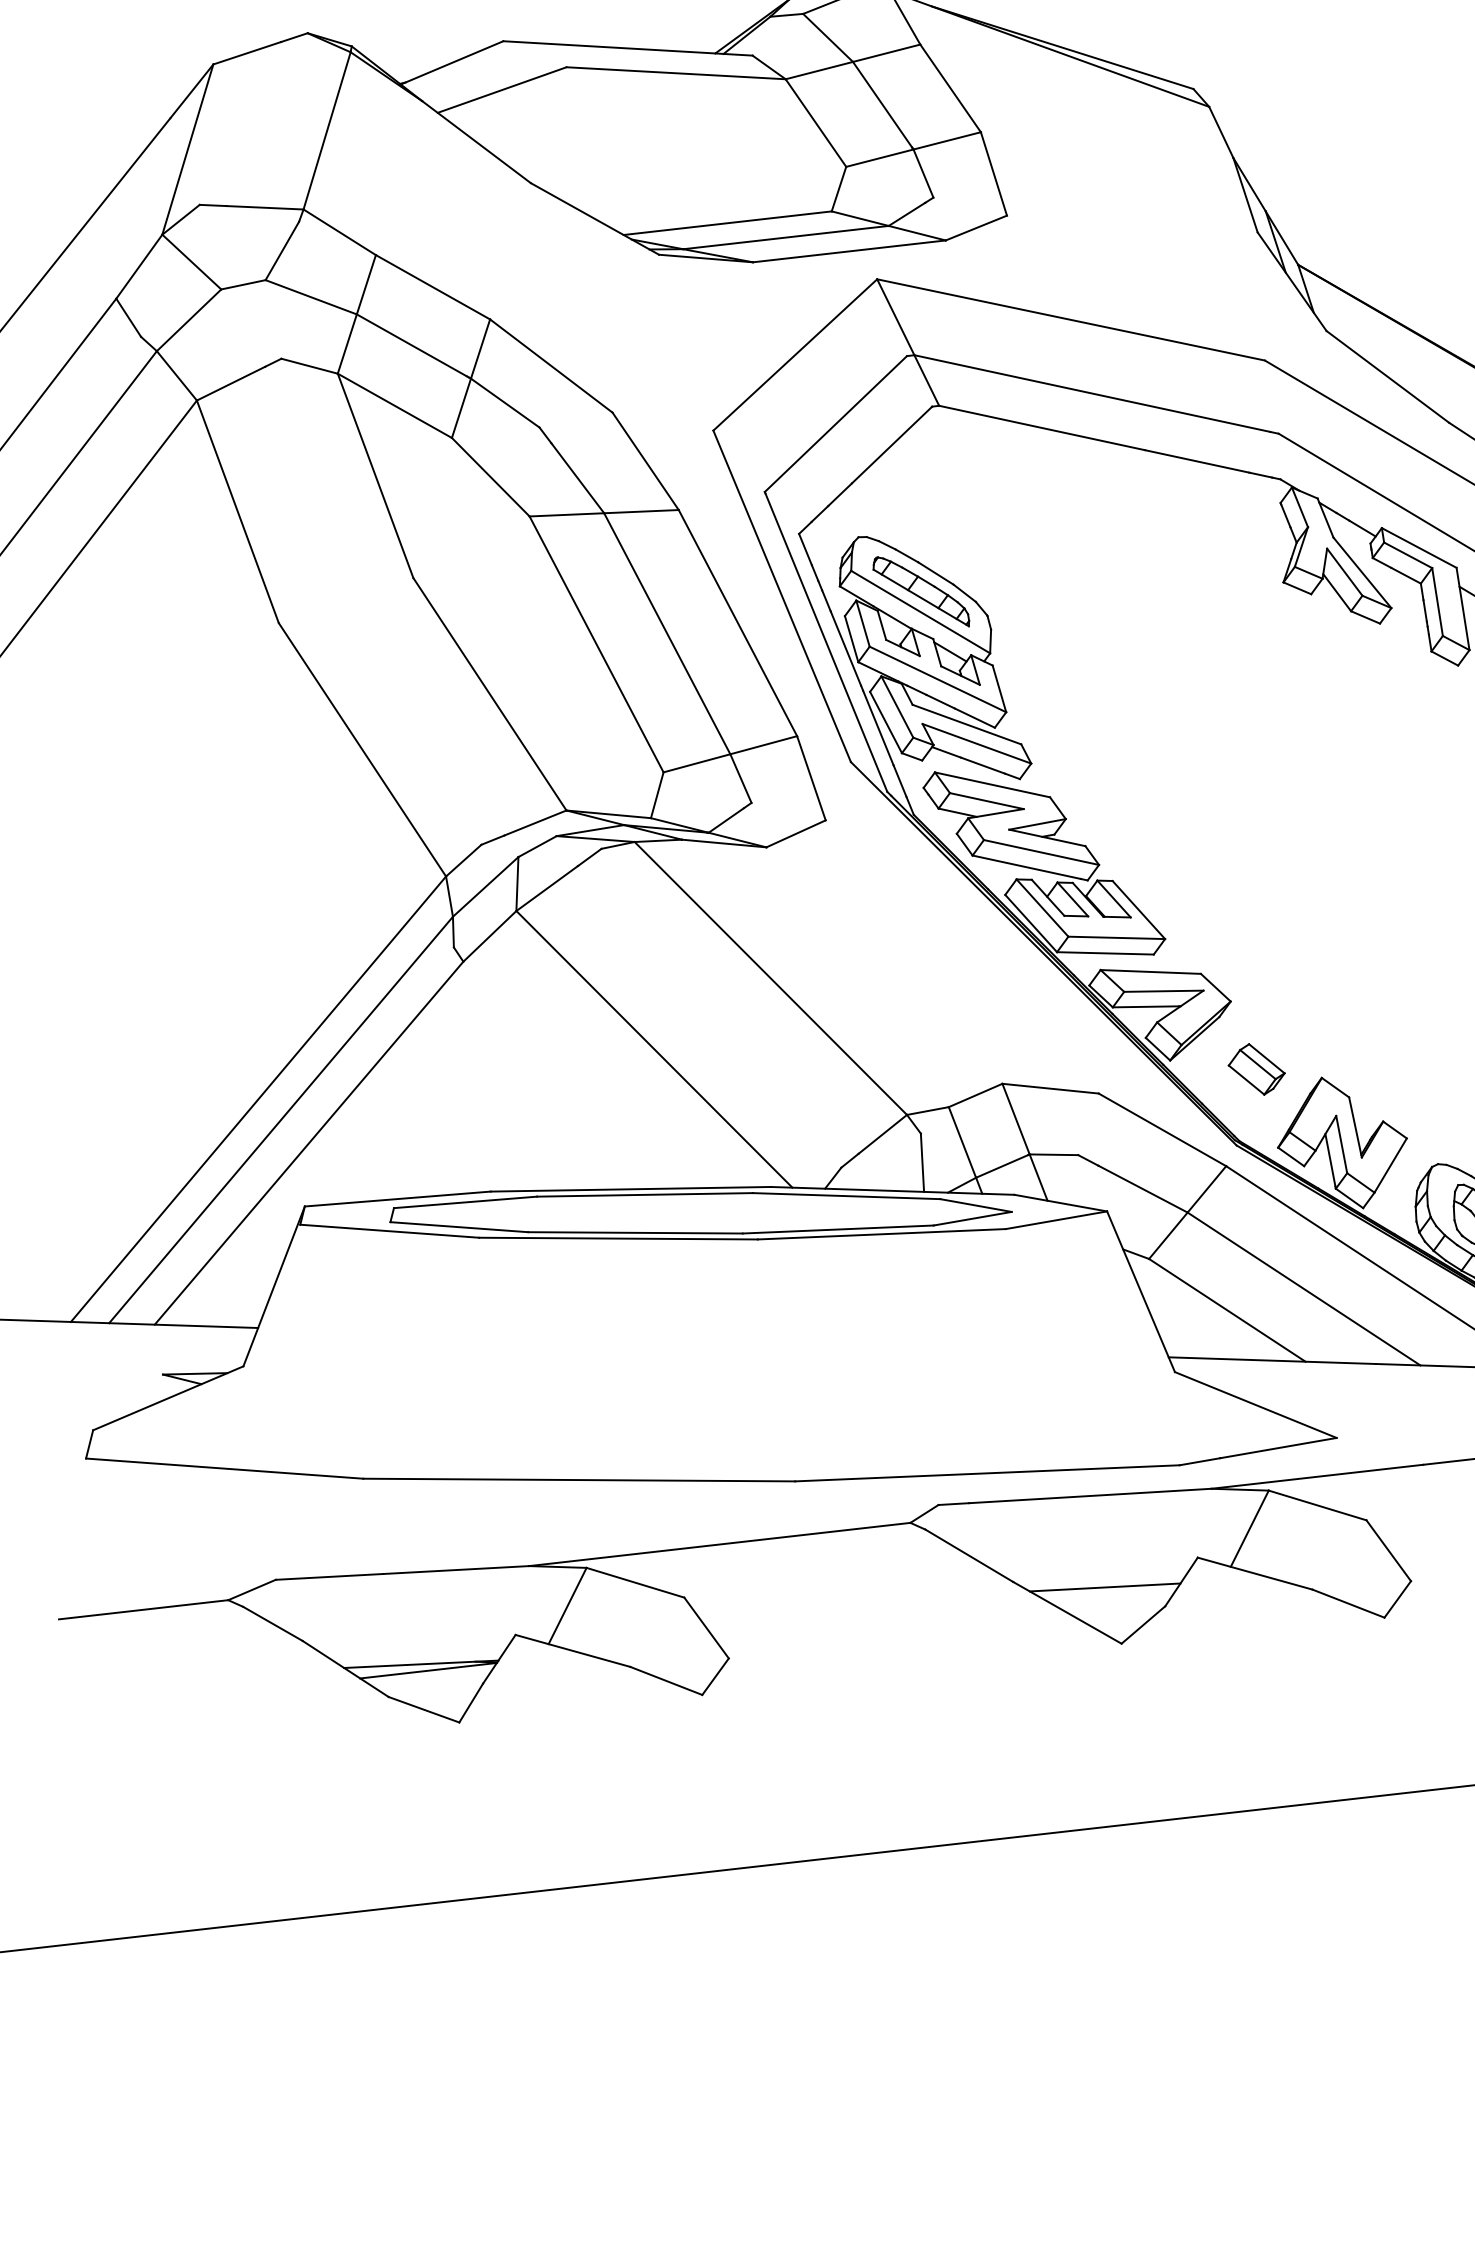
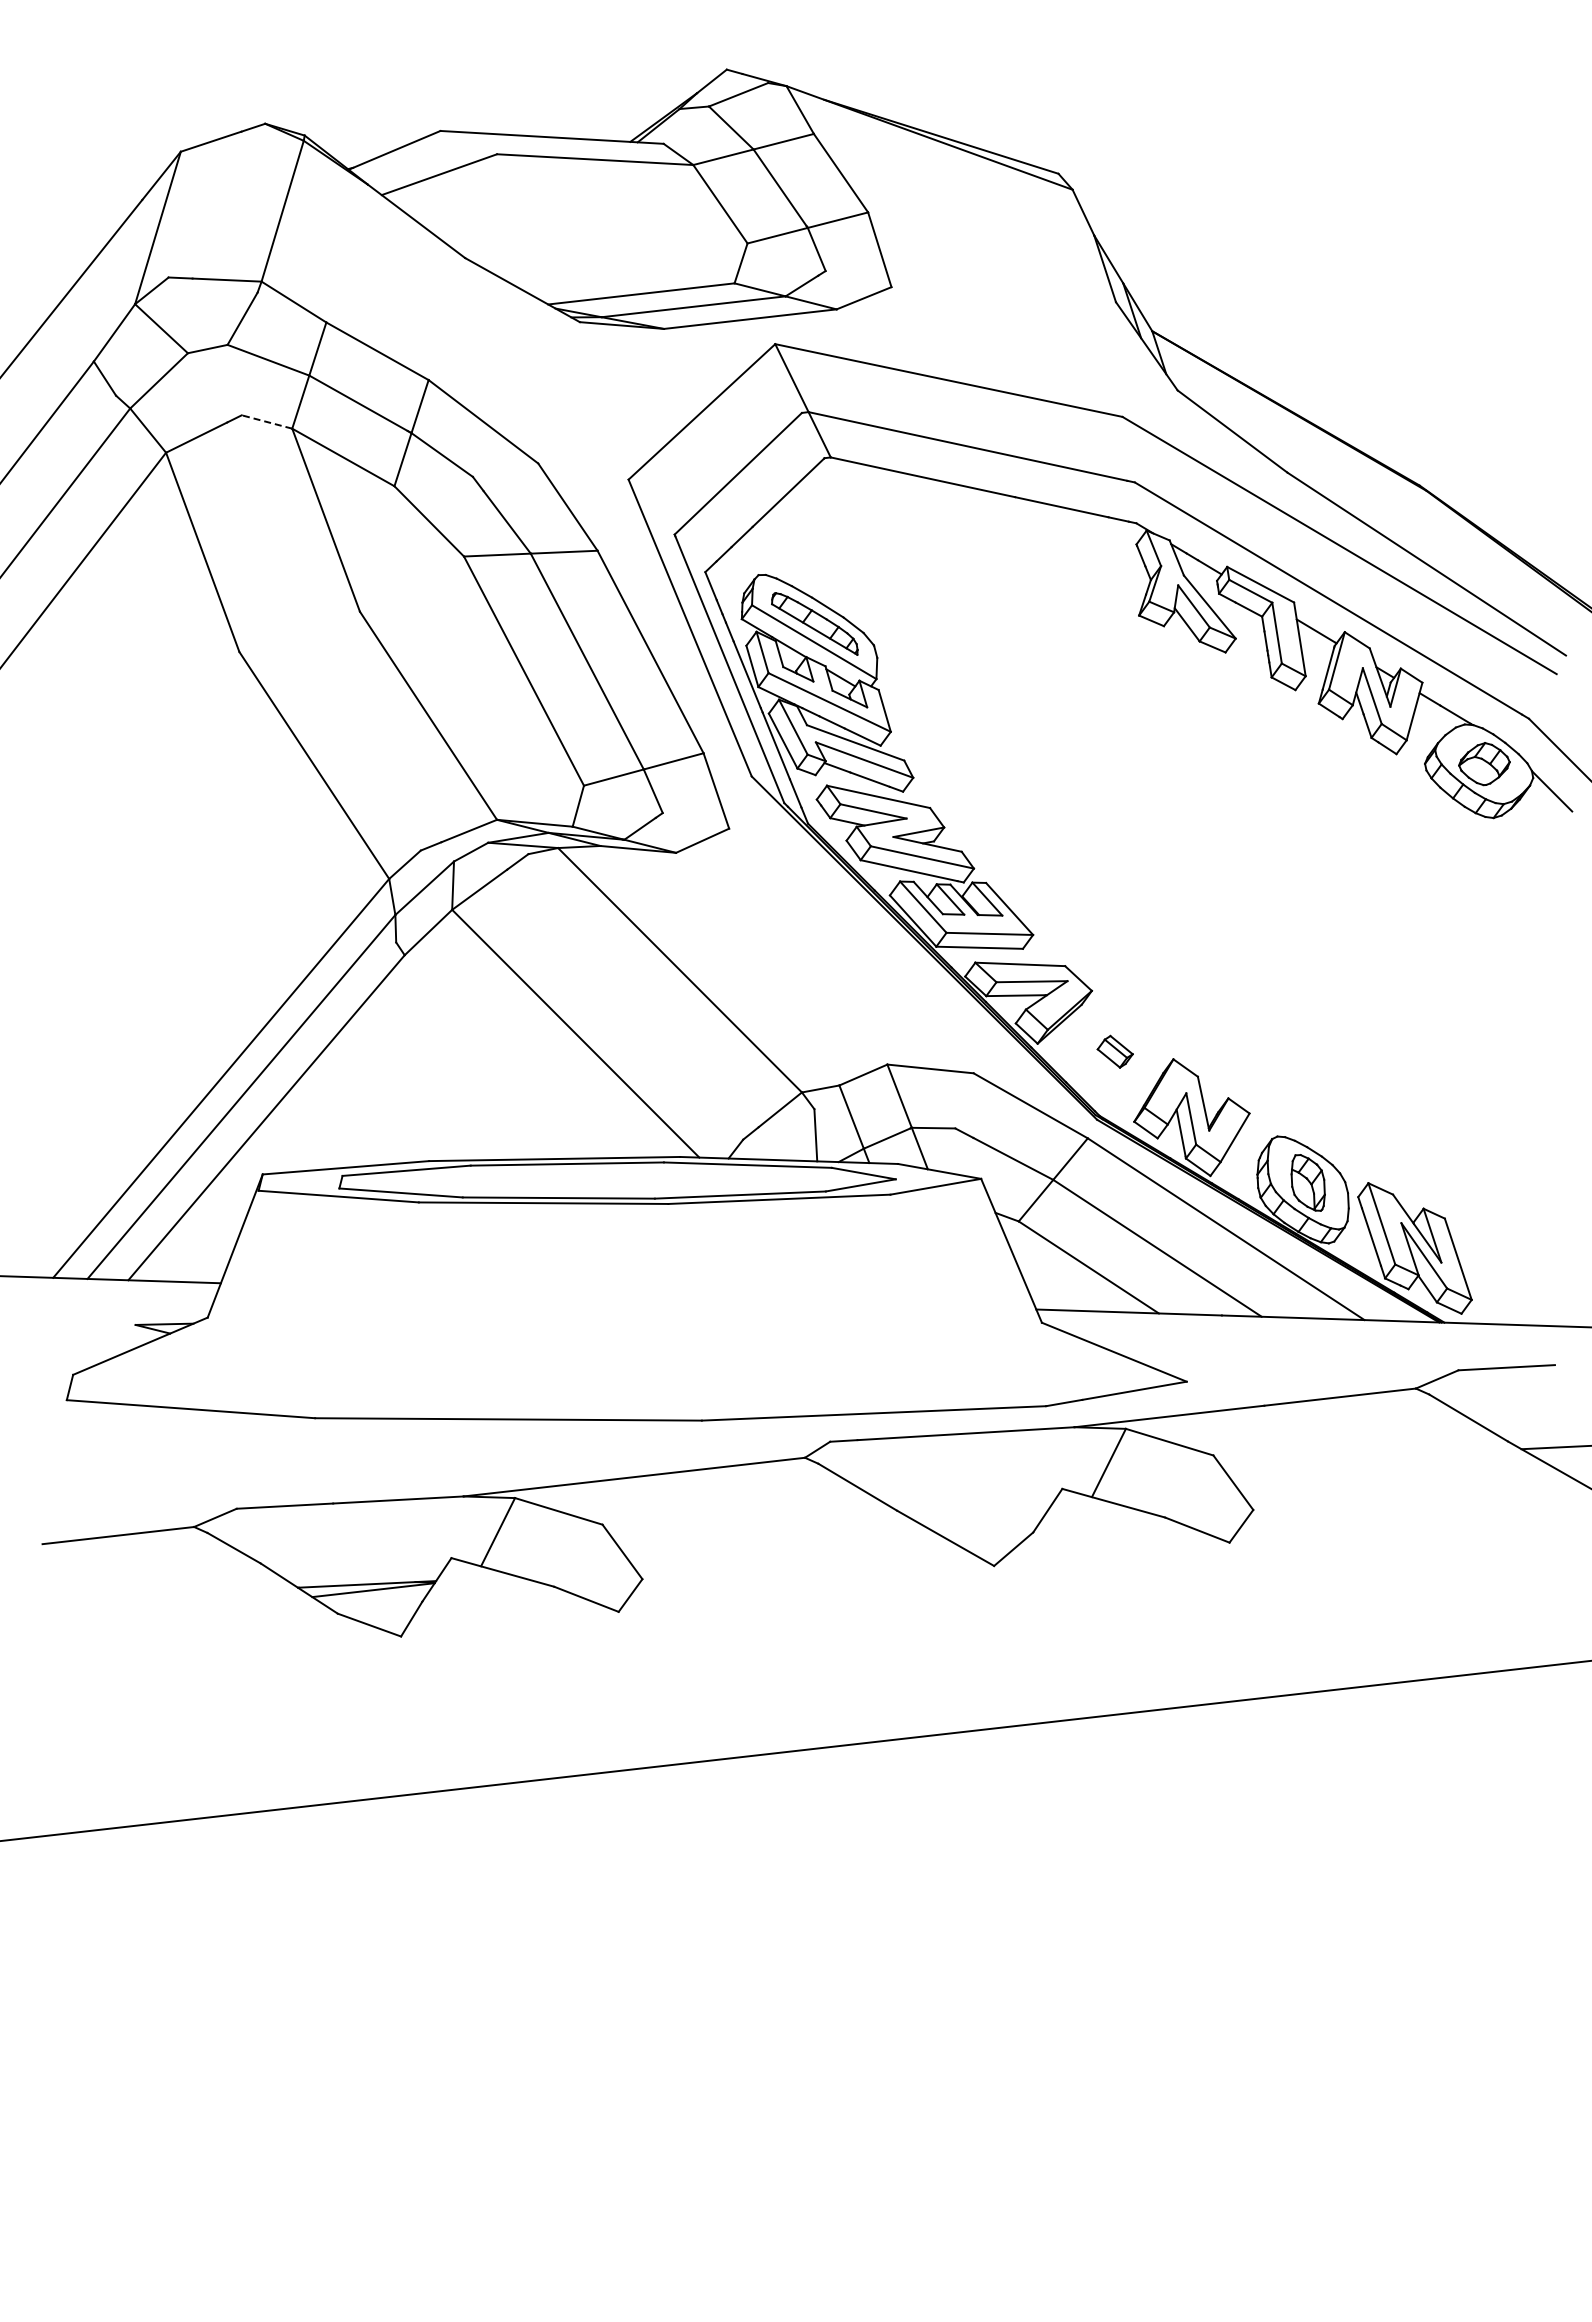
line: (309, 365) -> (266, 421), solid -> dashed
part: (1257, 1069) -> (1115, 1051), size x0.7
line: (1104, 1587) -> (978, 1515), removed

